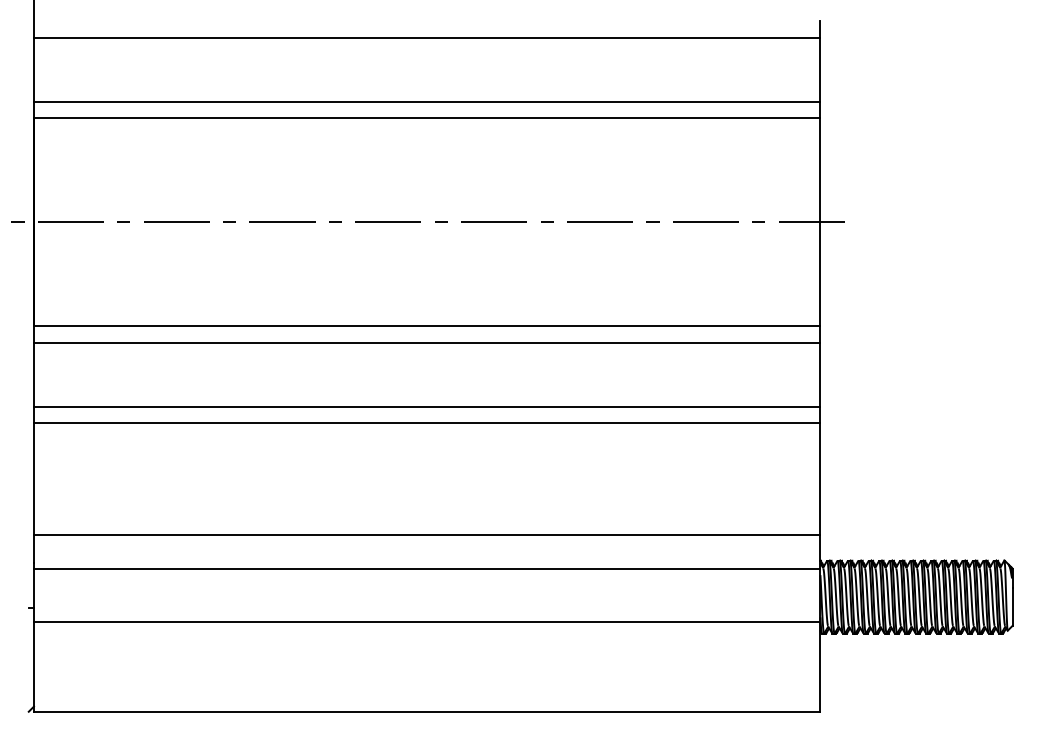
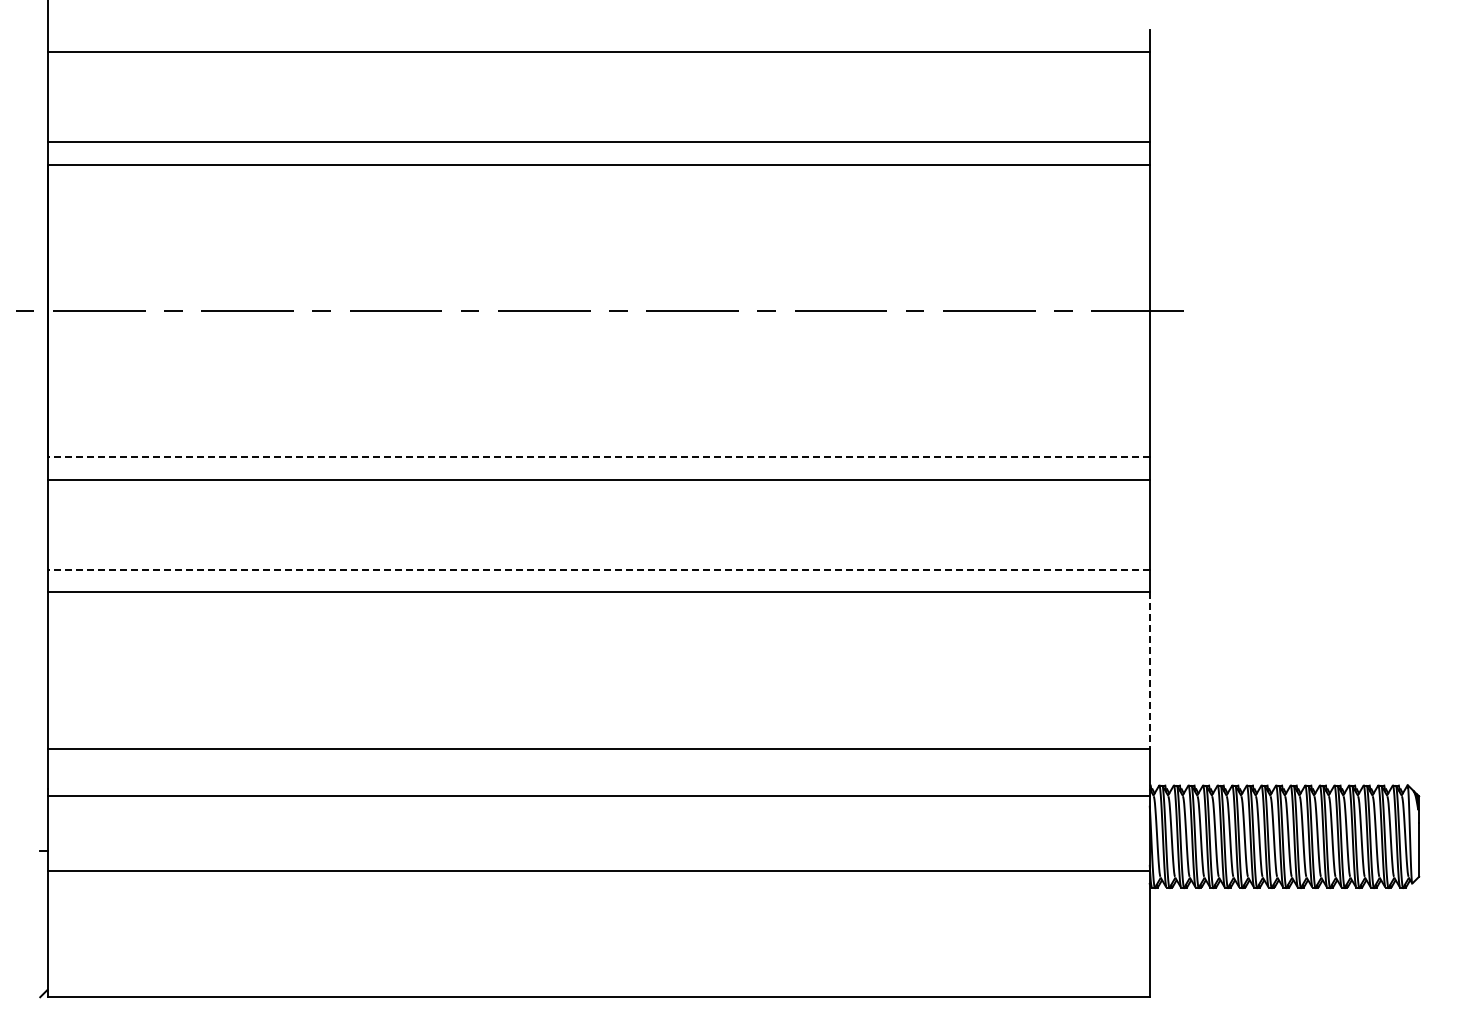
line: (427, 326) -> (598, 457), solid -> dashed
line: (427, 406) -> (598, 569), solid -> dashed
line: (820, 479) -> (1149, 671), solid -> dashed

